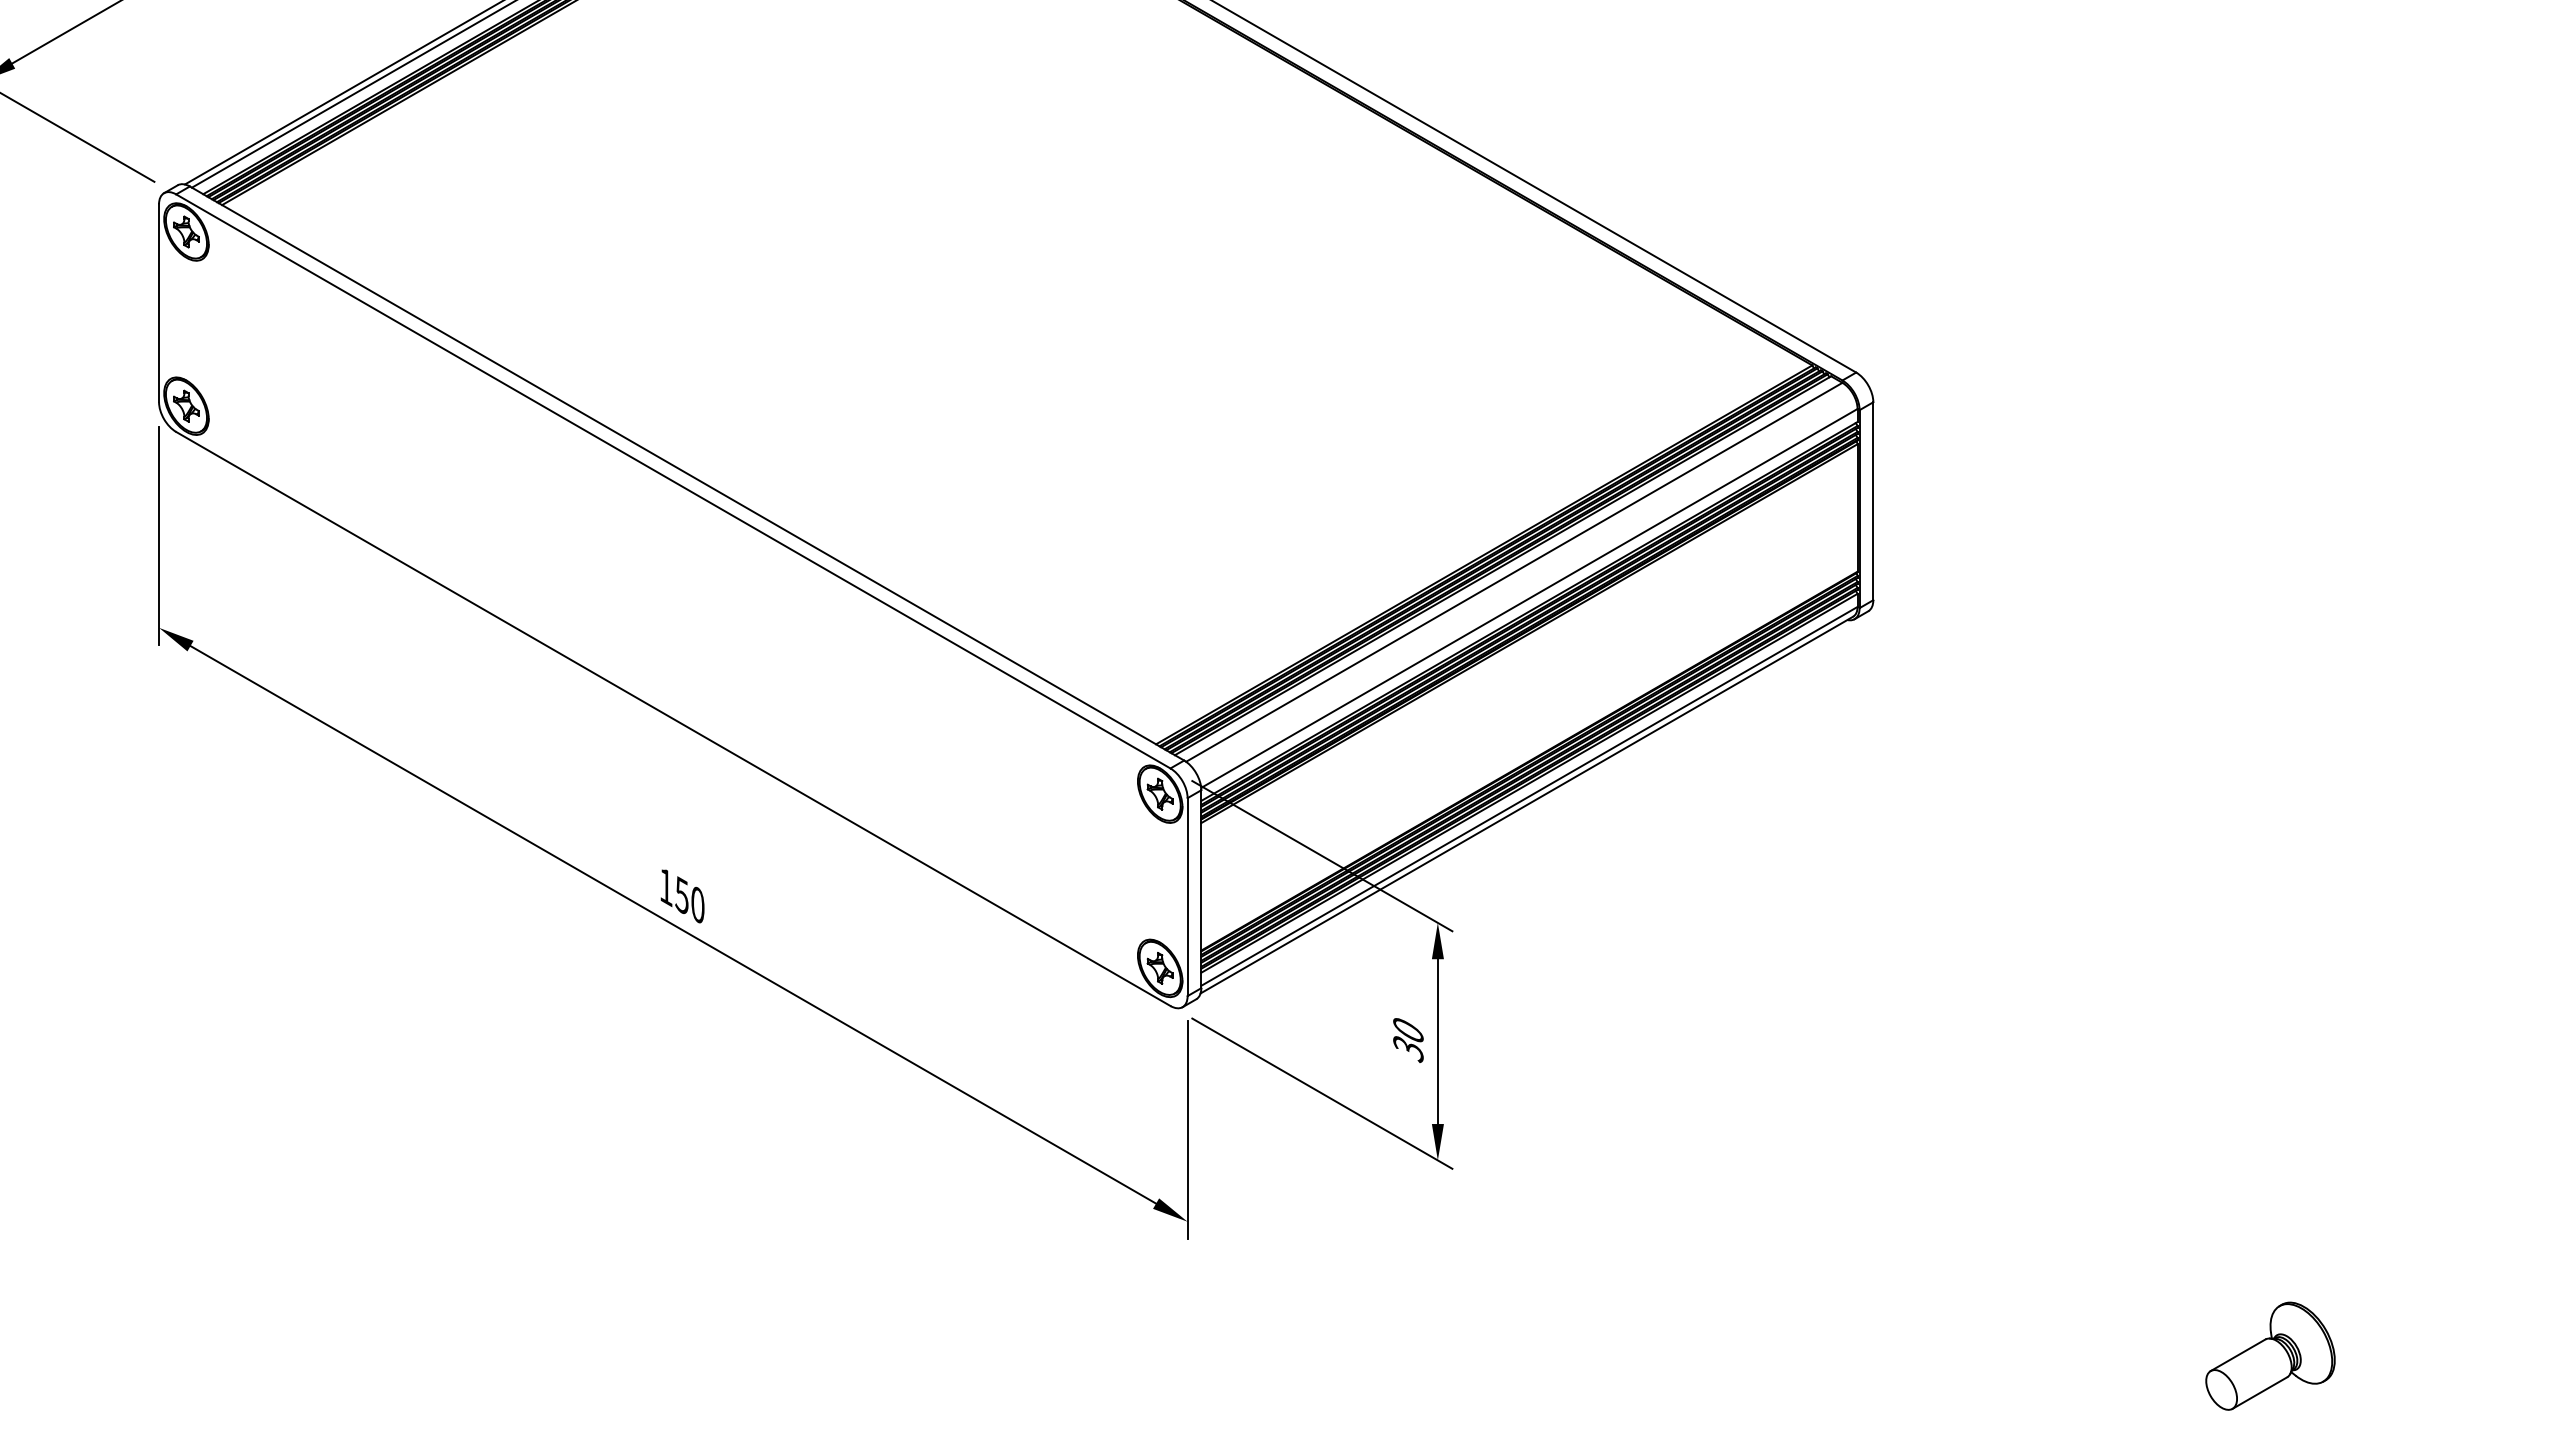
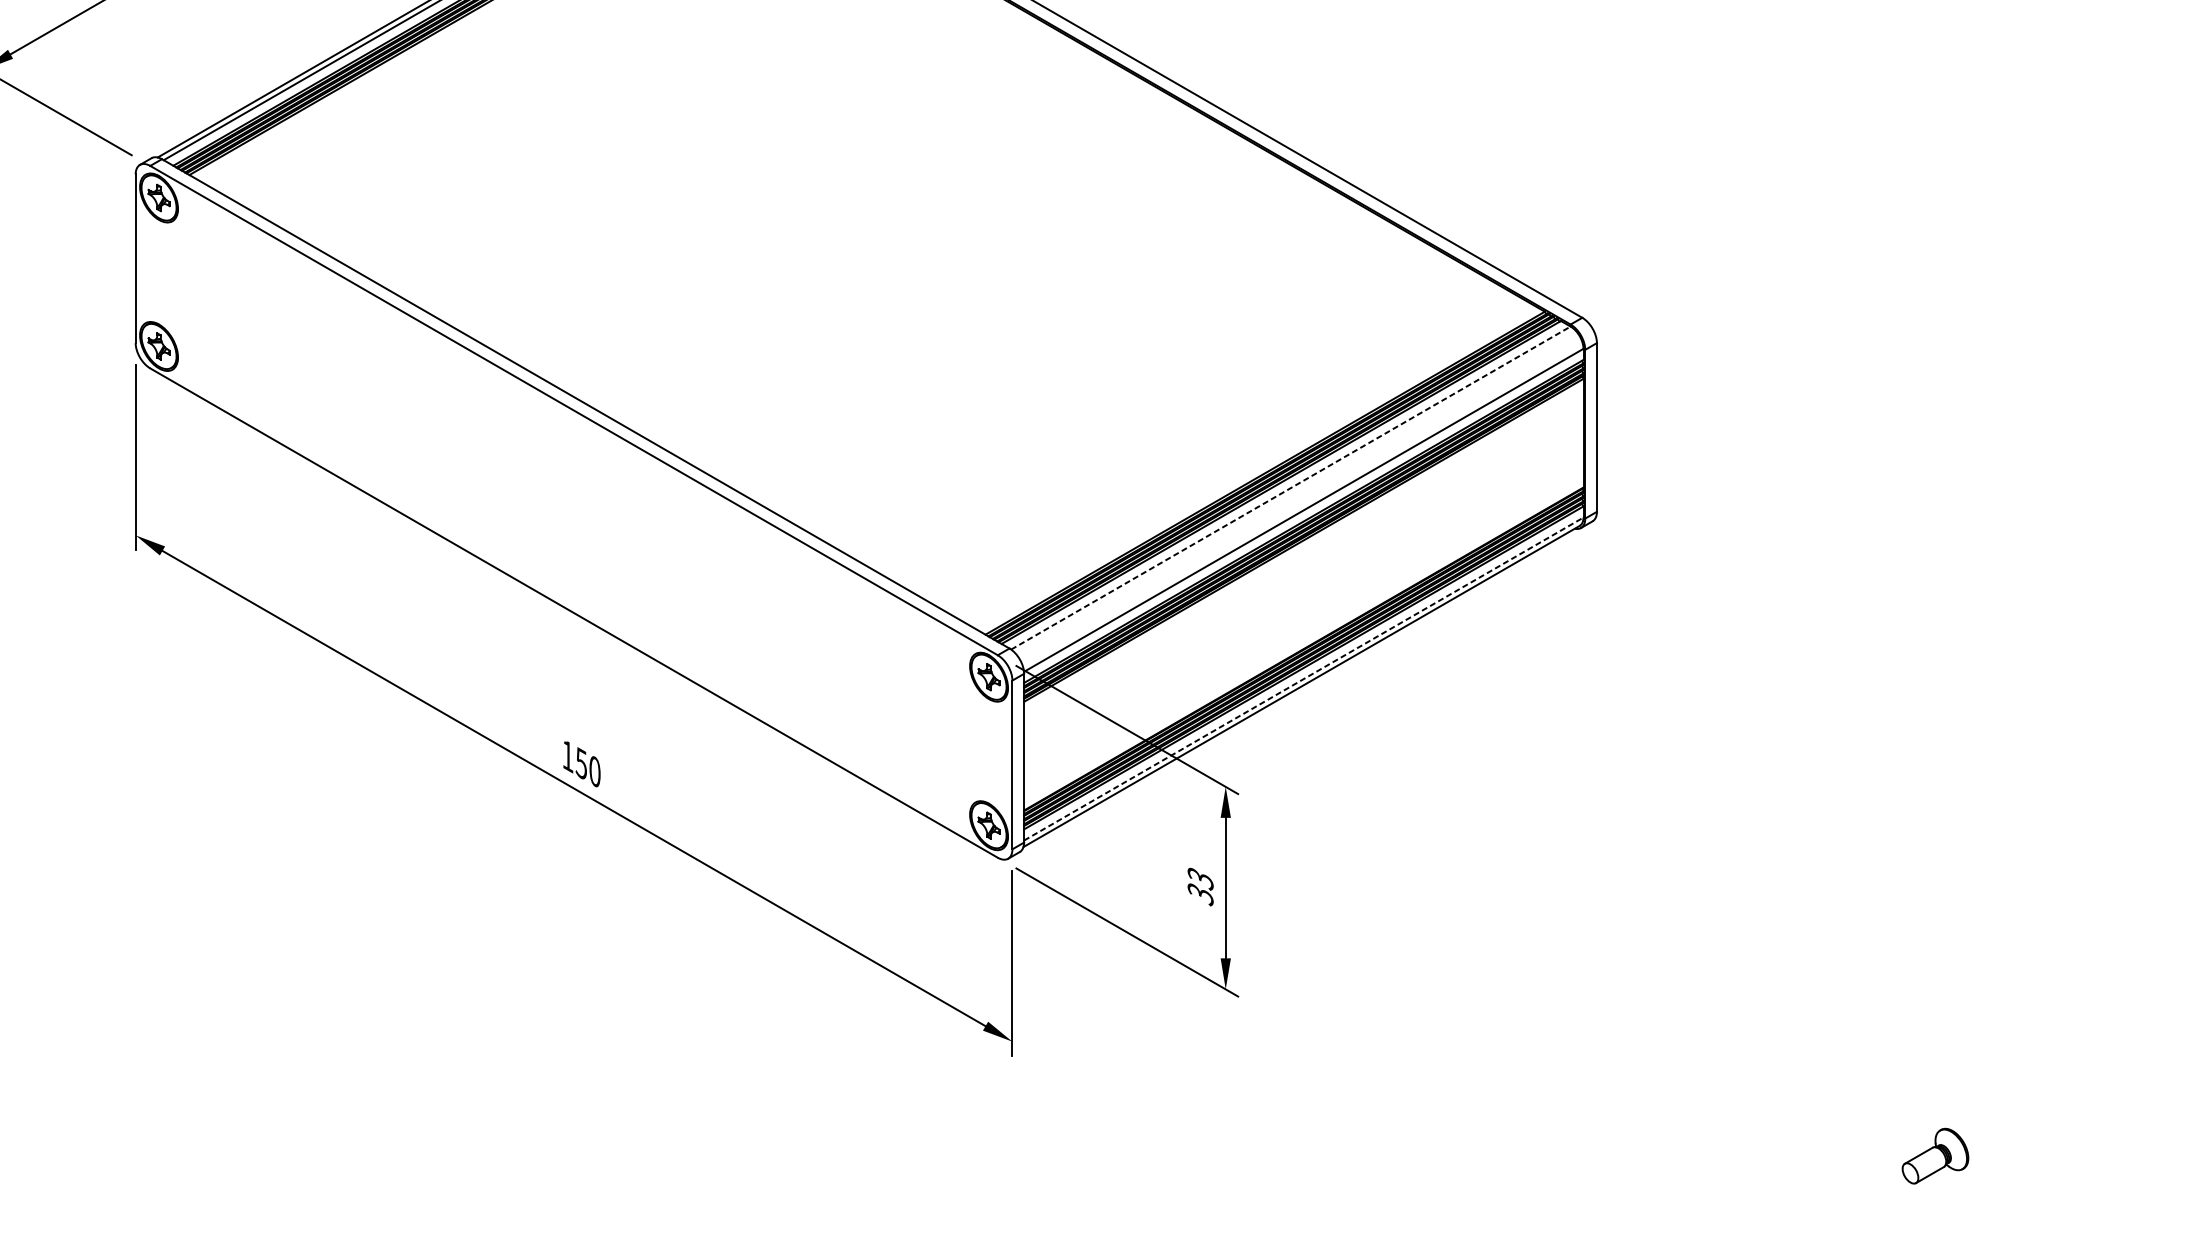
line: (1514, 572) -> (1291, 488), solid -> dashed
line: (1529, 796) -> (1303, 679), solid -> dashed
text: (1408, 1030) -> (1200, 878), 30 -> 33
part: (2270, 1355) -> (1935, 1155), size x0.6

